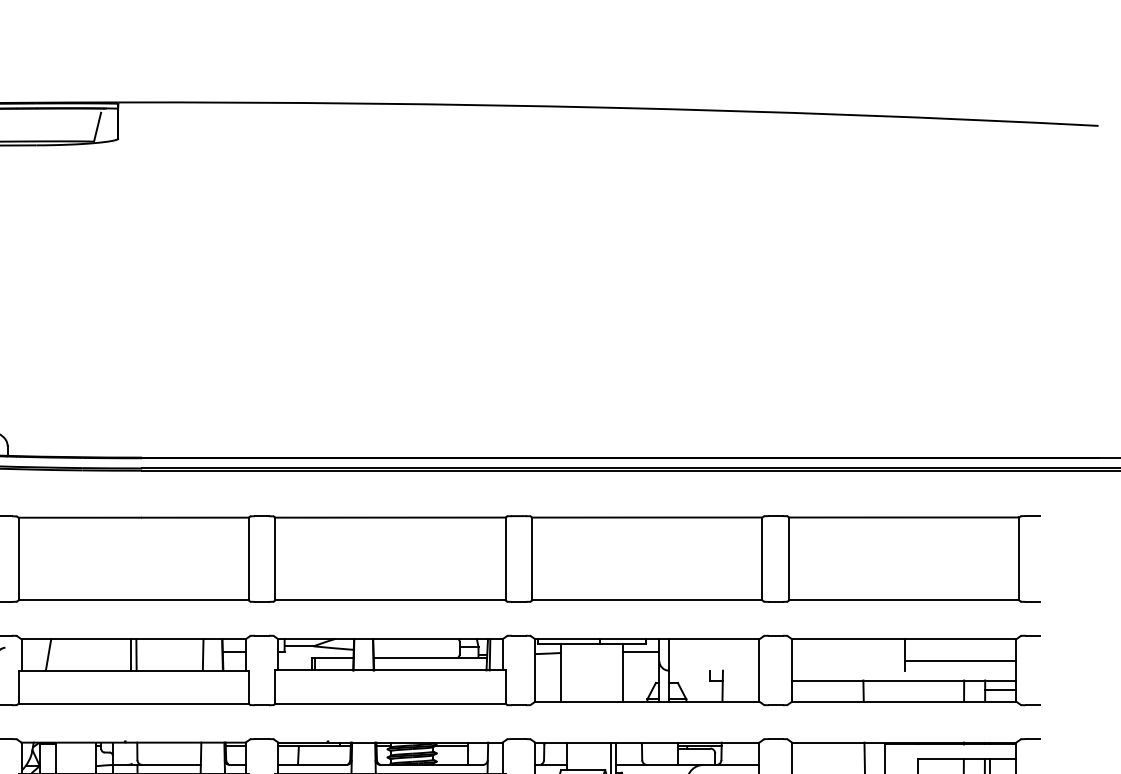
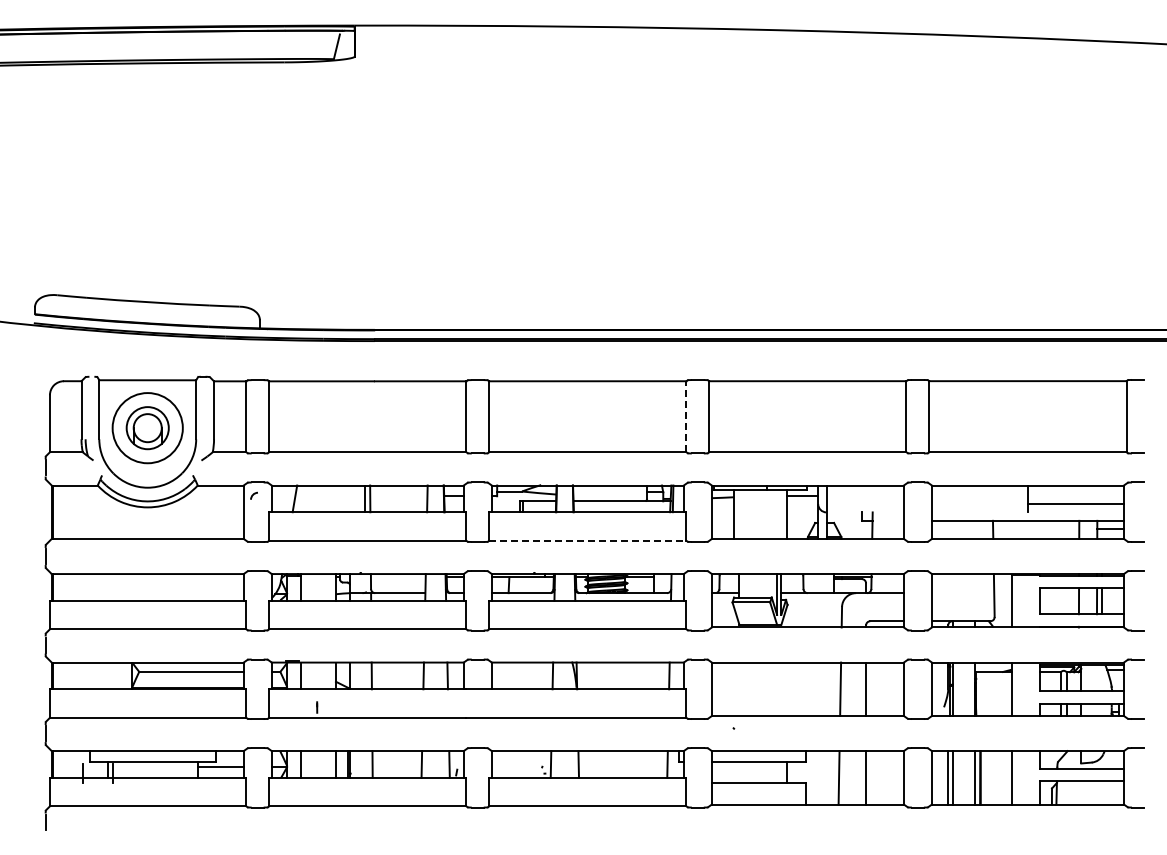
line: (505, 558) -> (686, 416), solid -> dashed
line: (390, 703) -> (587, 540), solid -> dashed

